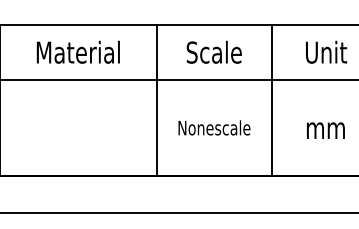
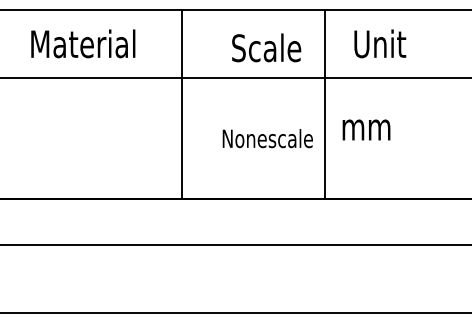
text: (214, 52) -> (266, 47), moved
text: (326, 52) -> (380, 43), moved
text: (214, 127) -> (267, 138), moved
text: (325, 130) -> (366, 129), moved

